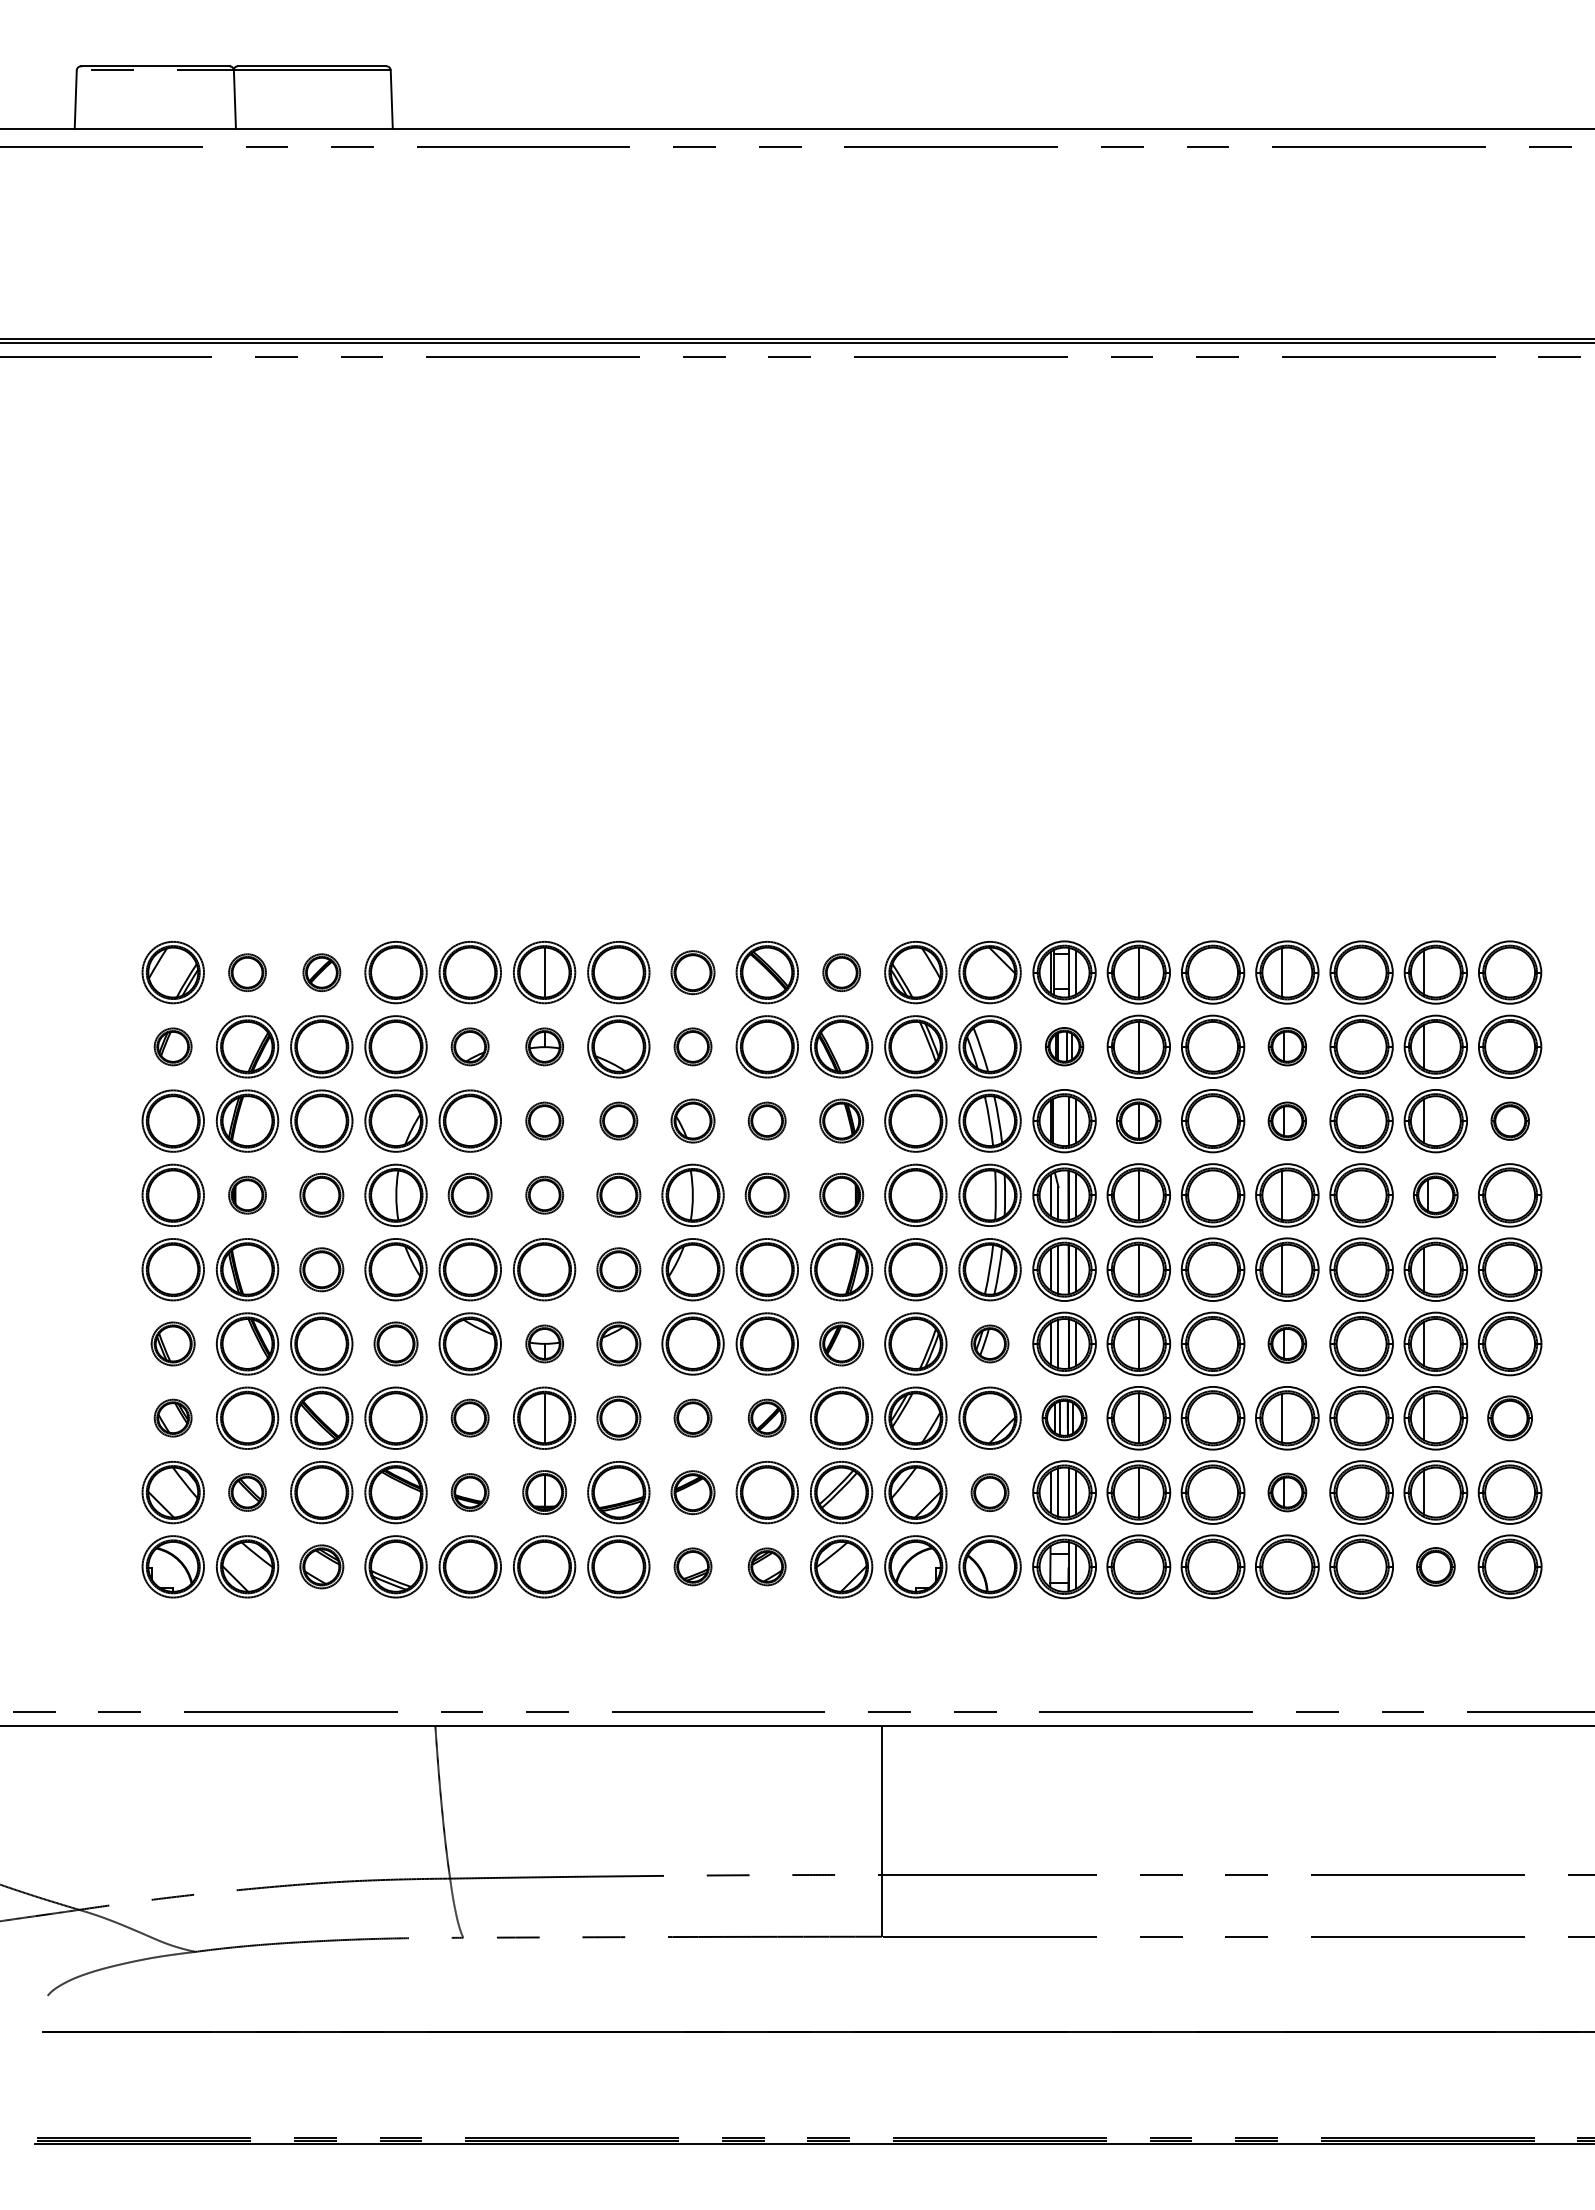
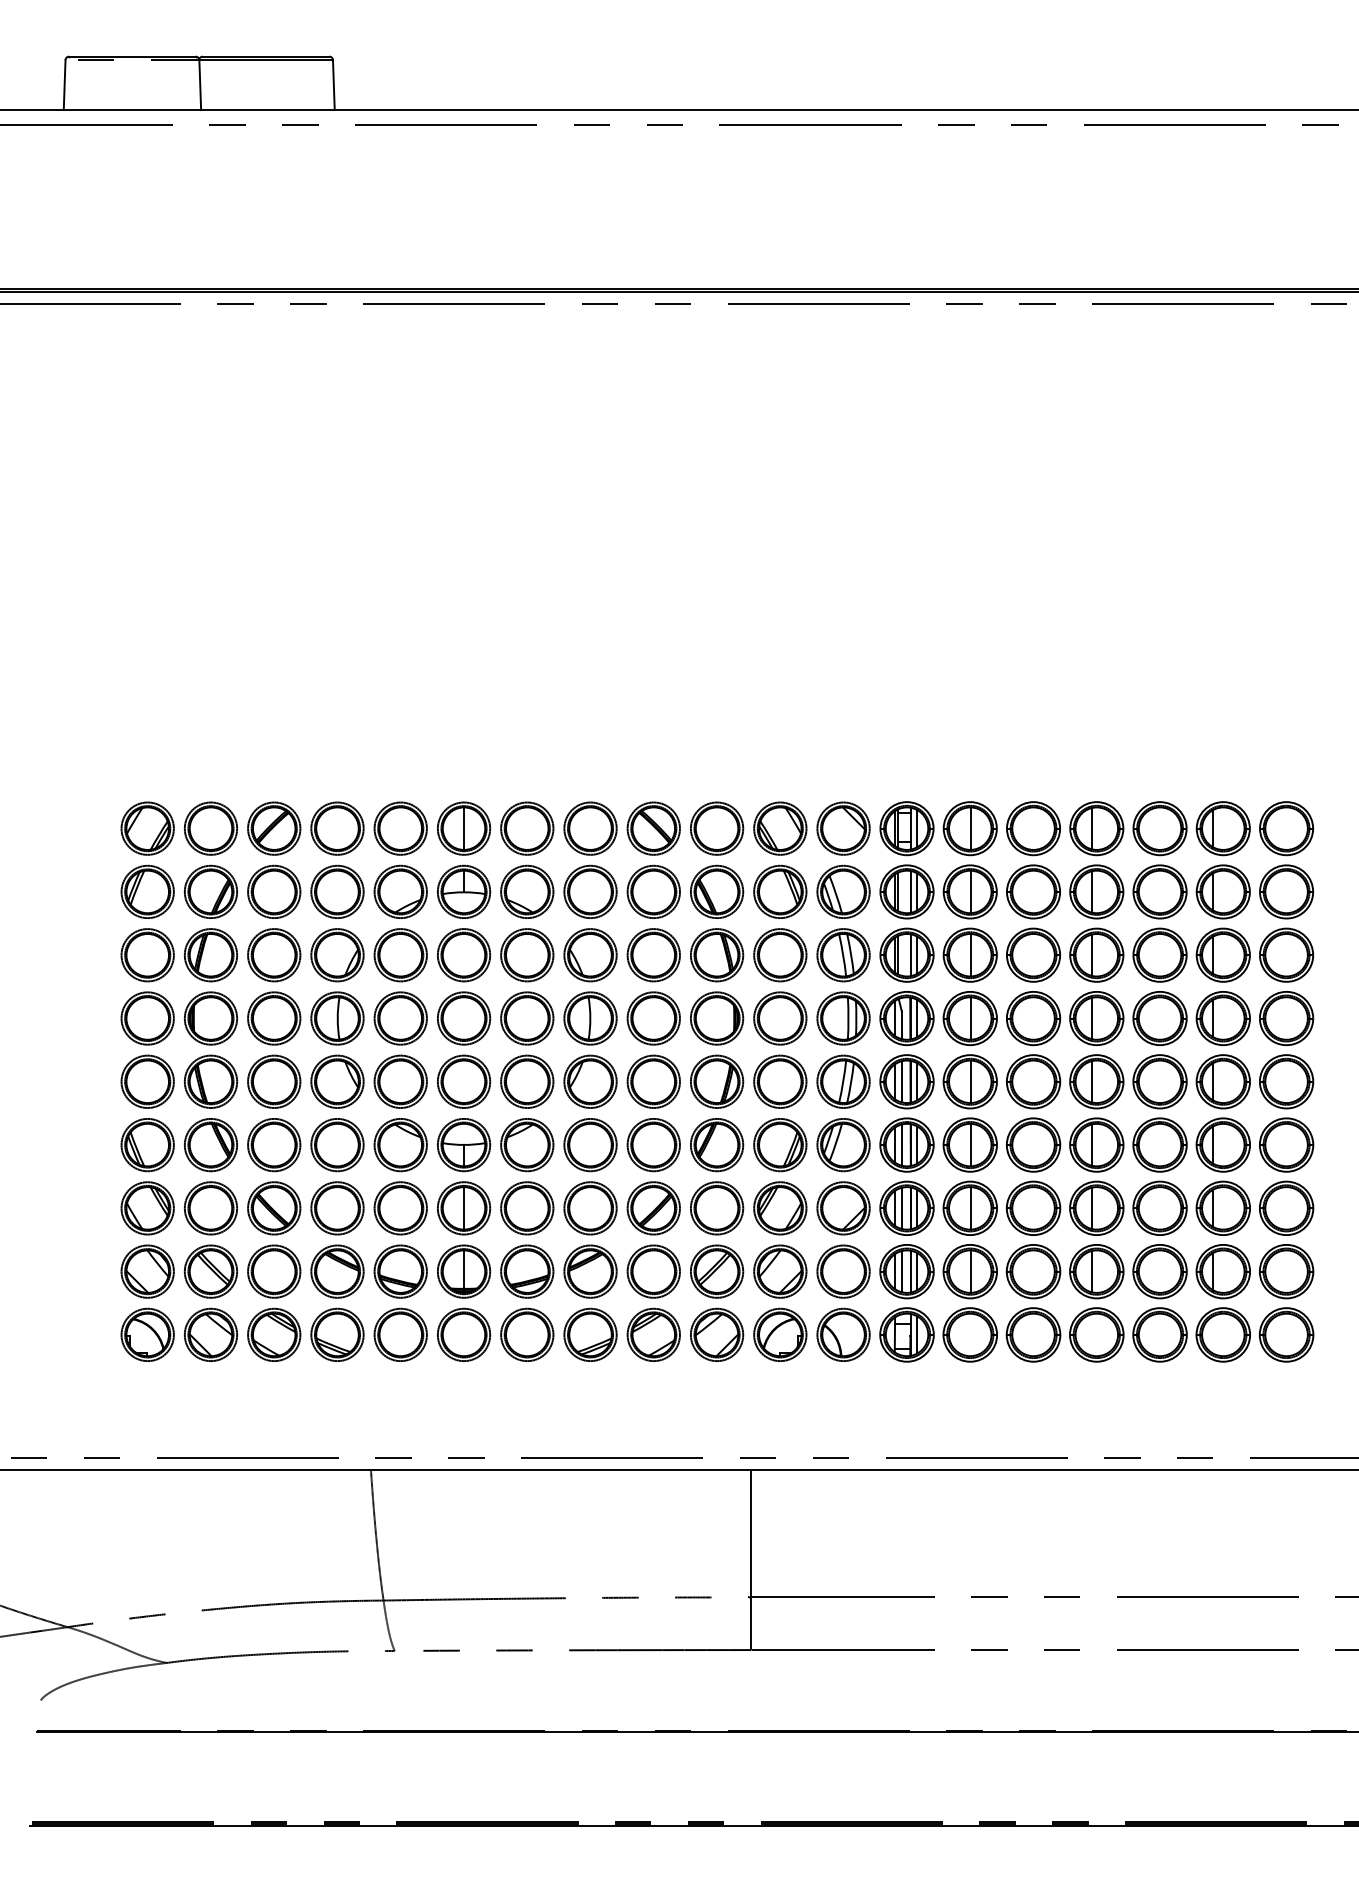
part: (247, 972) -> (210, 828), size x1.67
part: (321, 972) -> (273, 828), size x1.67
part: (692, 972) -> (590, 828), size x1.43
part: (841, 972) -> (716, 828), size x1.67
part: (172, 1046) -> (147, 891), size x1.67
part: (469, 1046) -> (400, 891), size x1.67
part: (544, 1046) -> (463, 891), size x1.67
part: (692, 1046) -> (590, 891), size x1.67
part: (1064, 1046) -> (906, 891), size x1.67
part: (1287, 1046) -> (1096, 891), size x1.67
part: (544, 1120) -> (463, 954), size x1.67
part: (618, 1120) -> (527, 954), size x1.67
part: (692, 1120) -> (590, 954), size x1.43
part: (766, 1120) -> (653, 954), size x1.67
part: (841, 1120) -> (716, 954), size x1.43
part: (1138, 1121) -> (969, 955), size x1.43
part: (1287, 1121) -> (1096, 955), size x1.67
part: (1510, 1121) -> (1286, 955), size x1.67
part: (247, 1194) -> (210, 1017), size x1.67
part: (321, 1194) -> (273, 1017), size x1.43
part: (469, 1194) -> (400, 1017), size x1.43
part: (544, 1194) -> (463, 1017), size x1.67
part: (618, 1194) -> (527, 1017), size x1.43
part: (766, 1194) -> (653, 1017), size x1.43
part: (841, 1194) -> (716, 1017), size x1.43
part: (1435, 1195) -> (1223, 1018), size x1.43
part: (321, 1269) -> (273, 1081), size x1.43
part: (618, 1269) -> (527, 1081), size x1.43
part: (172, 1343) -> (147, 1144), size x1.43
part: (395, 1343) -> (337, 1144), size x1.43
part: (544, 1343) -> (463, 1144), size x1.67
part: (618, 1343) -> (527, 1144), size x1.43
part: (841, 1343) -> (716, 1144), size x1.43
part: (989, 1343) -> (843, 1144), size x1.67
part: (1287, 1343) -> (1096, 1144), size x1.67
part: (172, 1417) -> (147, 1207), size x1.67
part: (469, 1417) -> (400, 1207), size x1.67
part: (618, 1417) -> (527, 1207), size x1.43
part: (692, 1417) -> (590, 1207), size x1.67
part: (766, 1417) -> (653, 1207), size x1.67
part: (1064, 1418) -> (906, 1208), size x1.43
part: (1509, 1418) -> (1286, 1208), size x1.43
part: (247, 1492) -> (210, 1271), size x1.67
part: (469, 1492) -> (400, 1271), size x1.67
part: (544, 1492) -> (463, 1271), size x1.43
part: (692, 1492) -> (590, 1271), size x1.43
part: (989, 1492) -> (843, 1271), size x1.67
part: (1287, 1492) -> (1096, 1271), size x1.67
part: (321, 1566) -> (273, 1334), size x1.43
part: (692, 1566) -> (590, 1334), size x1.67
part: (766, 1566) -> (653, 1334), size x1.67
part: (1435, 1566) -> (1223, 1334), size x1.67

